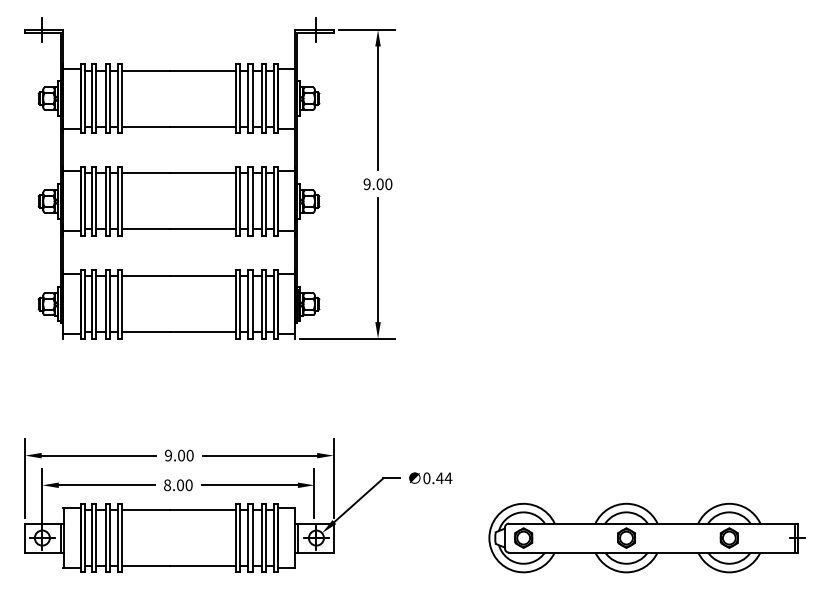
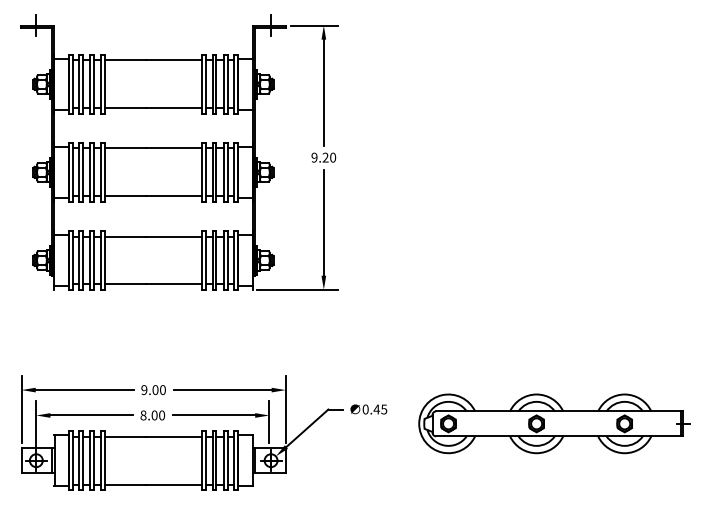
text: (379, 184) -> (325, 157), 9.00 -> 9.20
text: (448, 478) -> (384, 409), 0.44 -> 0.45
part: (646, 537) -> (553, 423), moved

